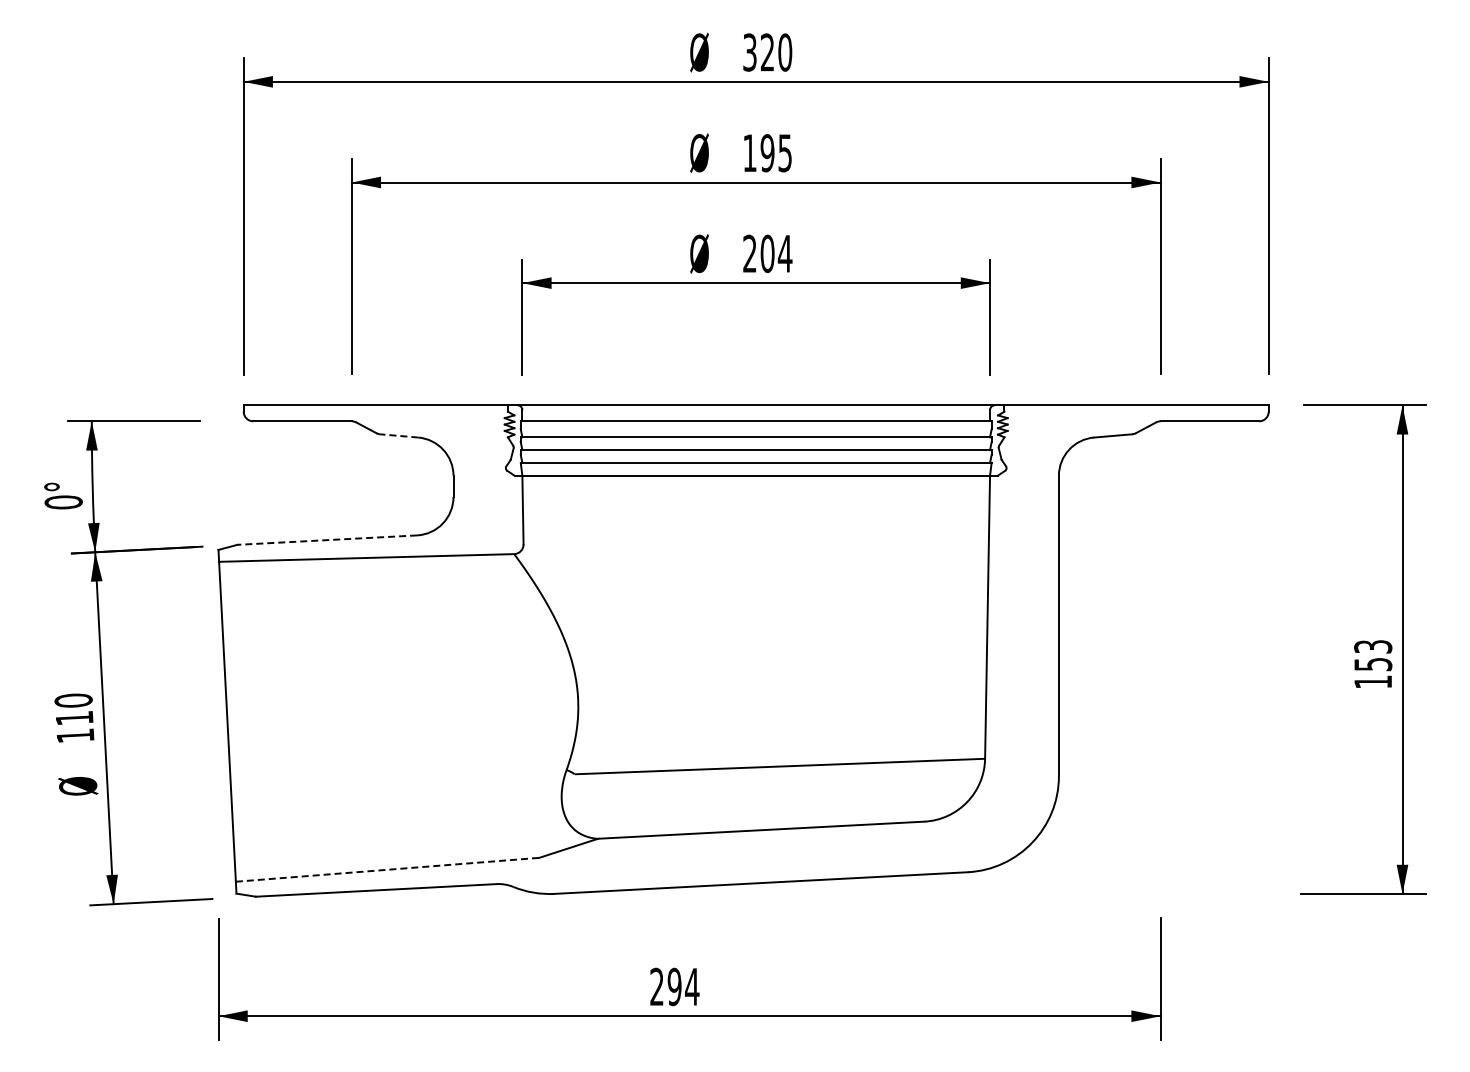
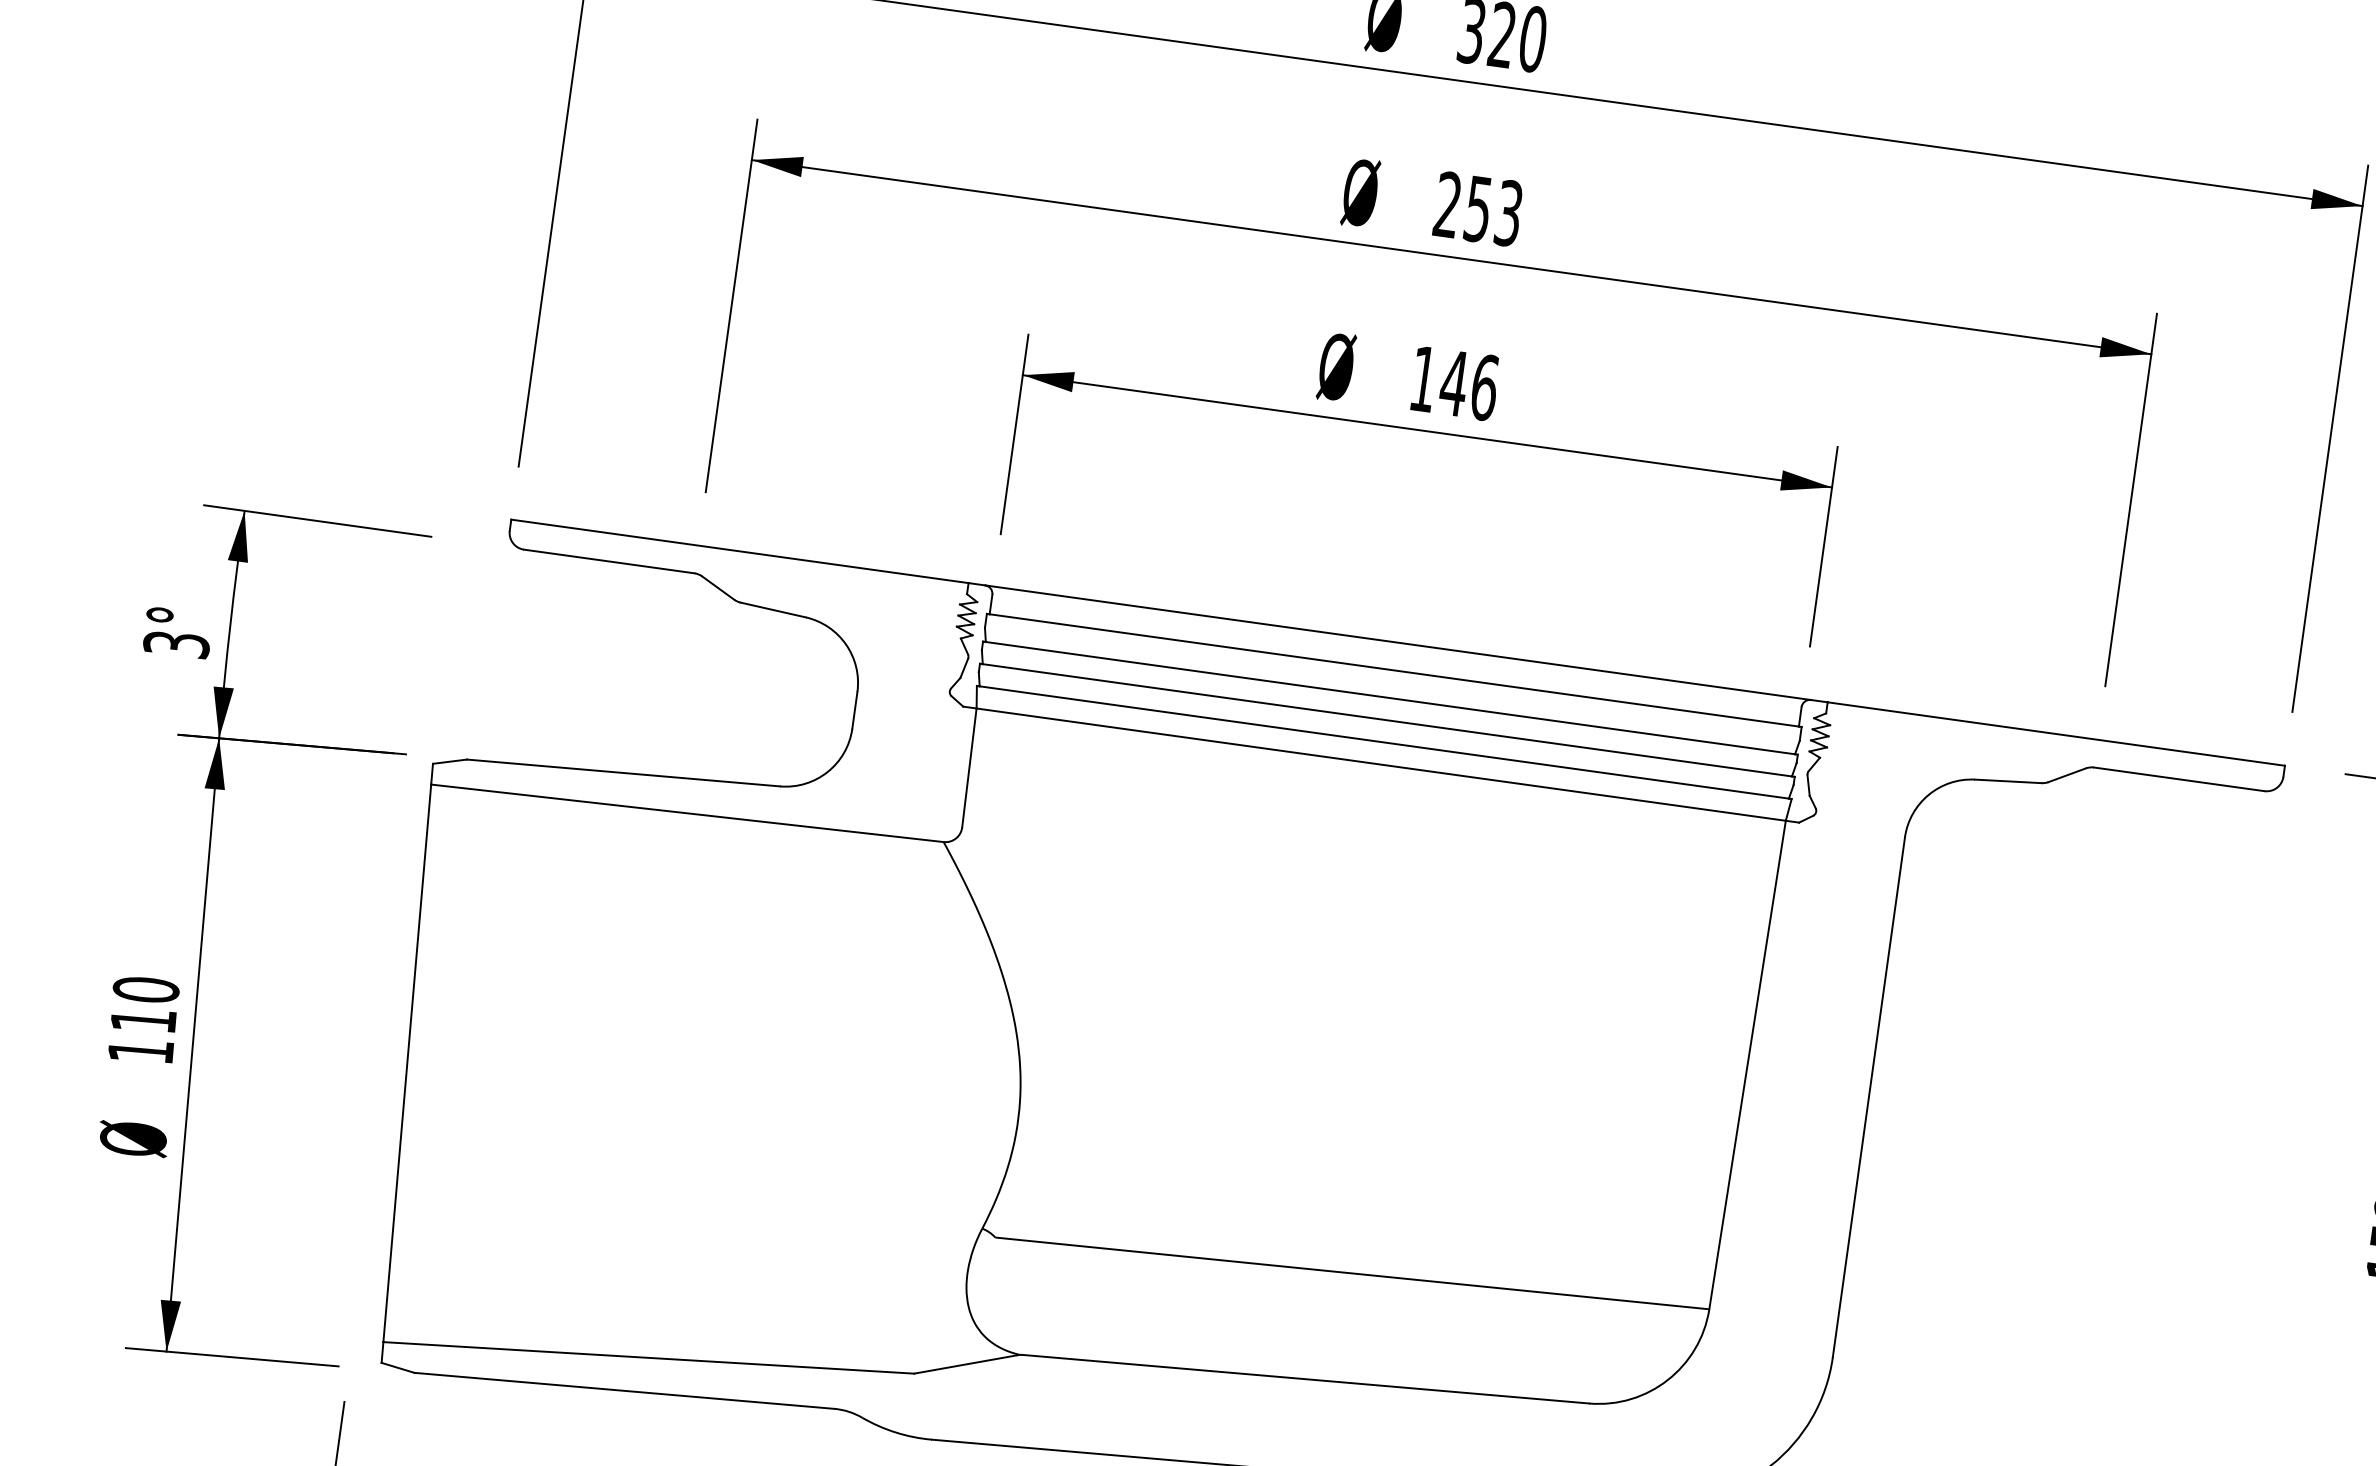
text: (767, 152) -> (1478, 207), 195 -> 253
text: (767, 253) -> (1454, 382), 204 -> 146
line: (398, 435) -> (771, 609), dashed -> solid
text: (63, 502) -> (176, 644), 0° -> 3°
line: (327, 540) -> (623, 773), dashed -> solid
line: (388, 869) -> (650, 1357), dashed -> solid

